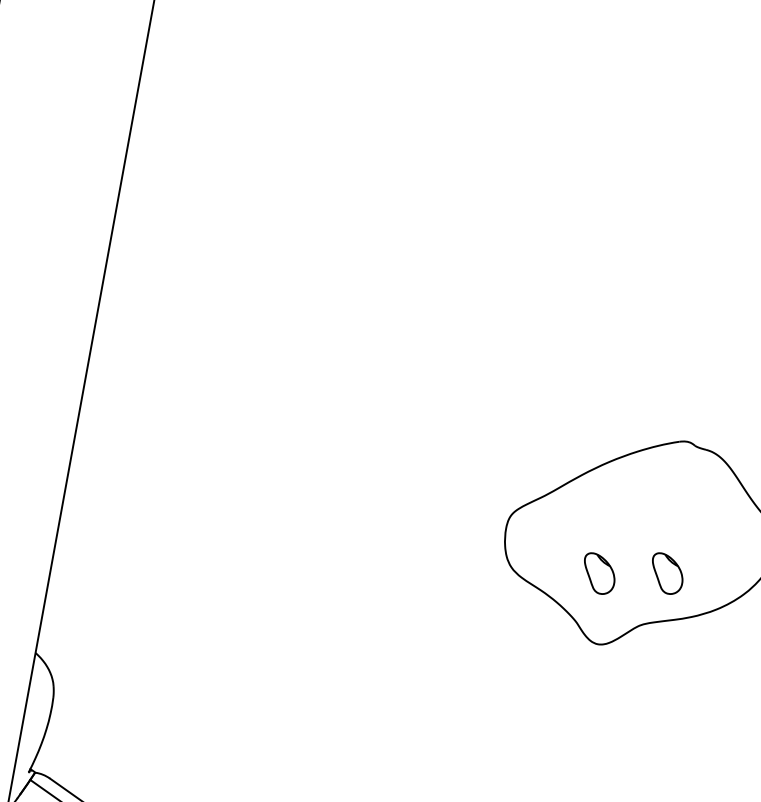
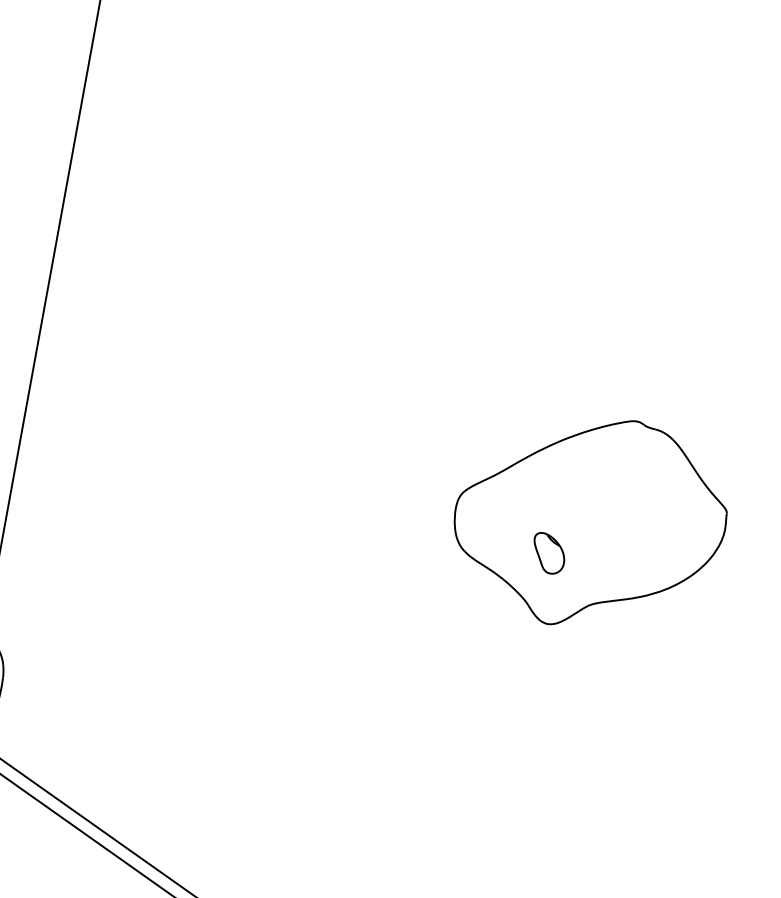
part: (667, 573) -> (617, 553), removed

